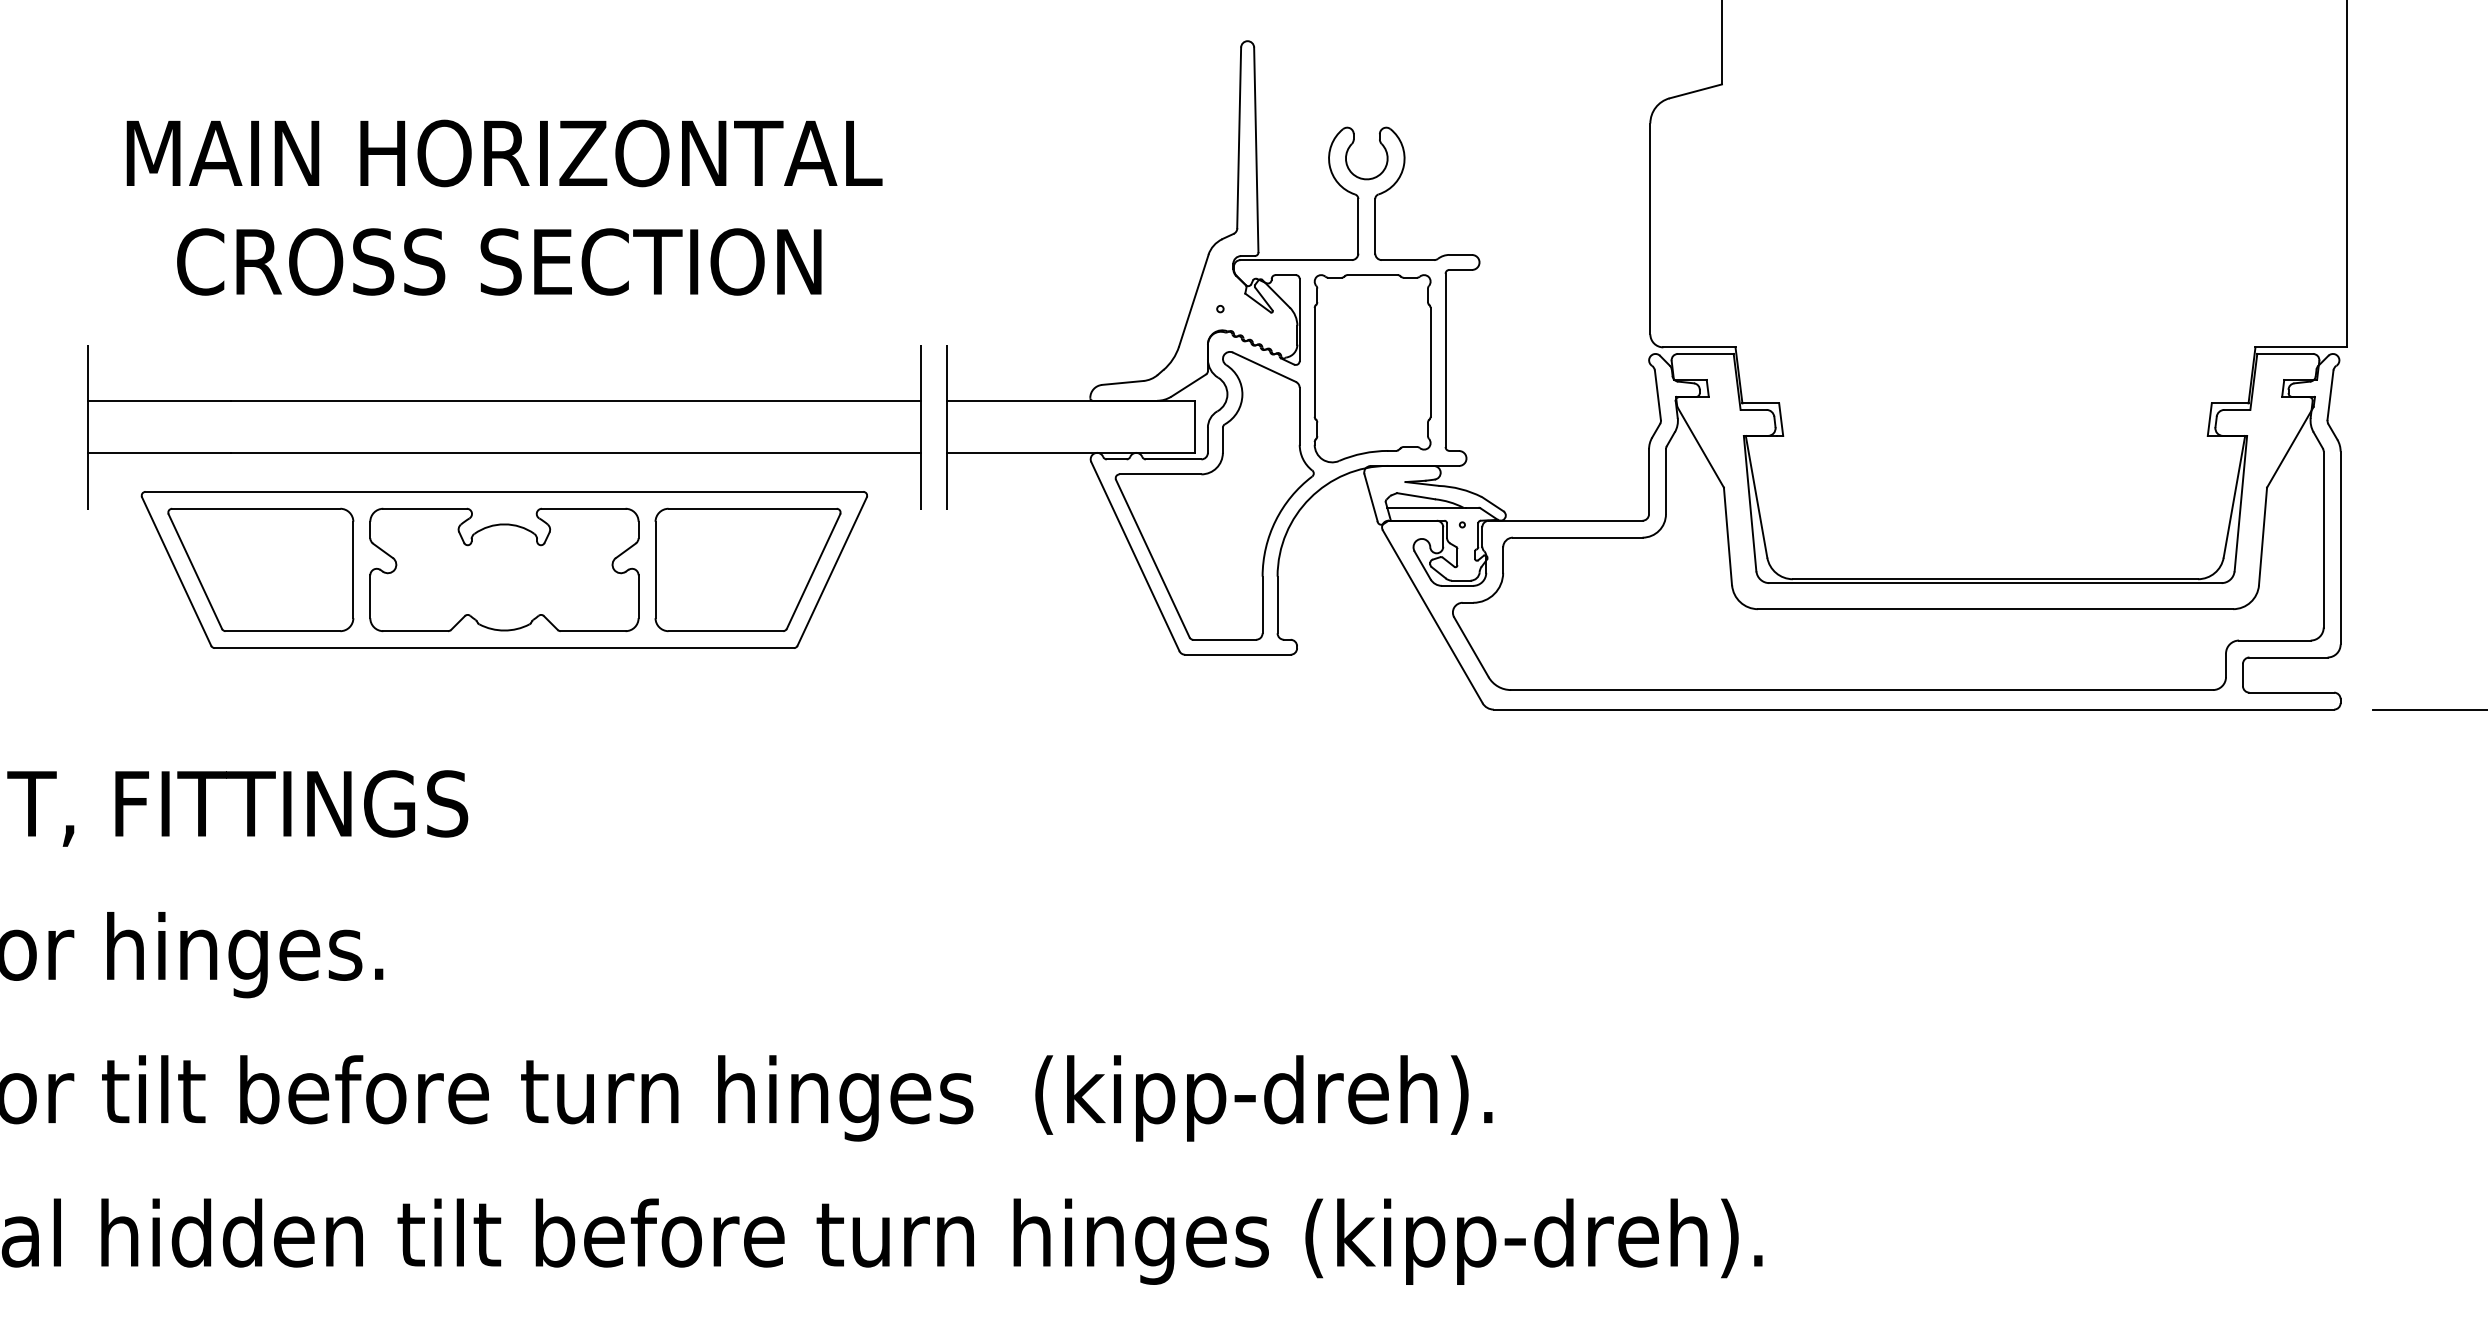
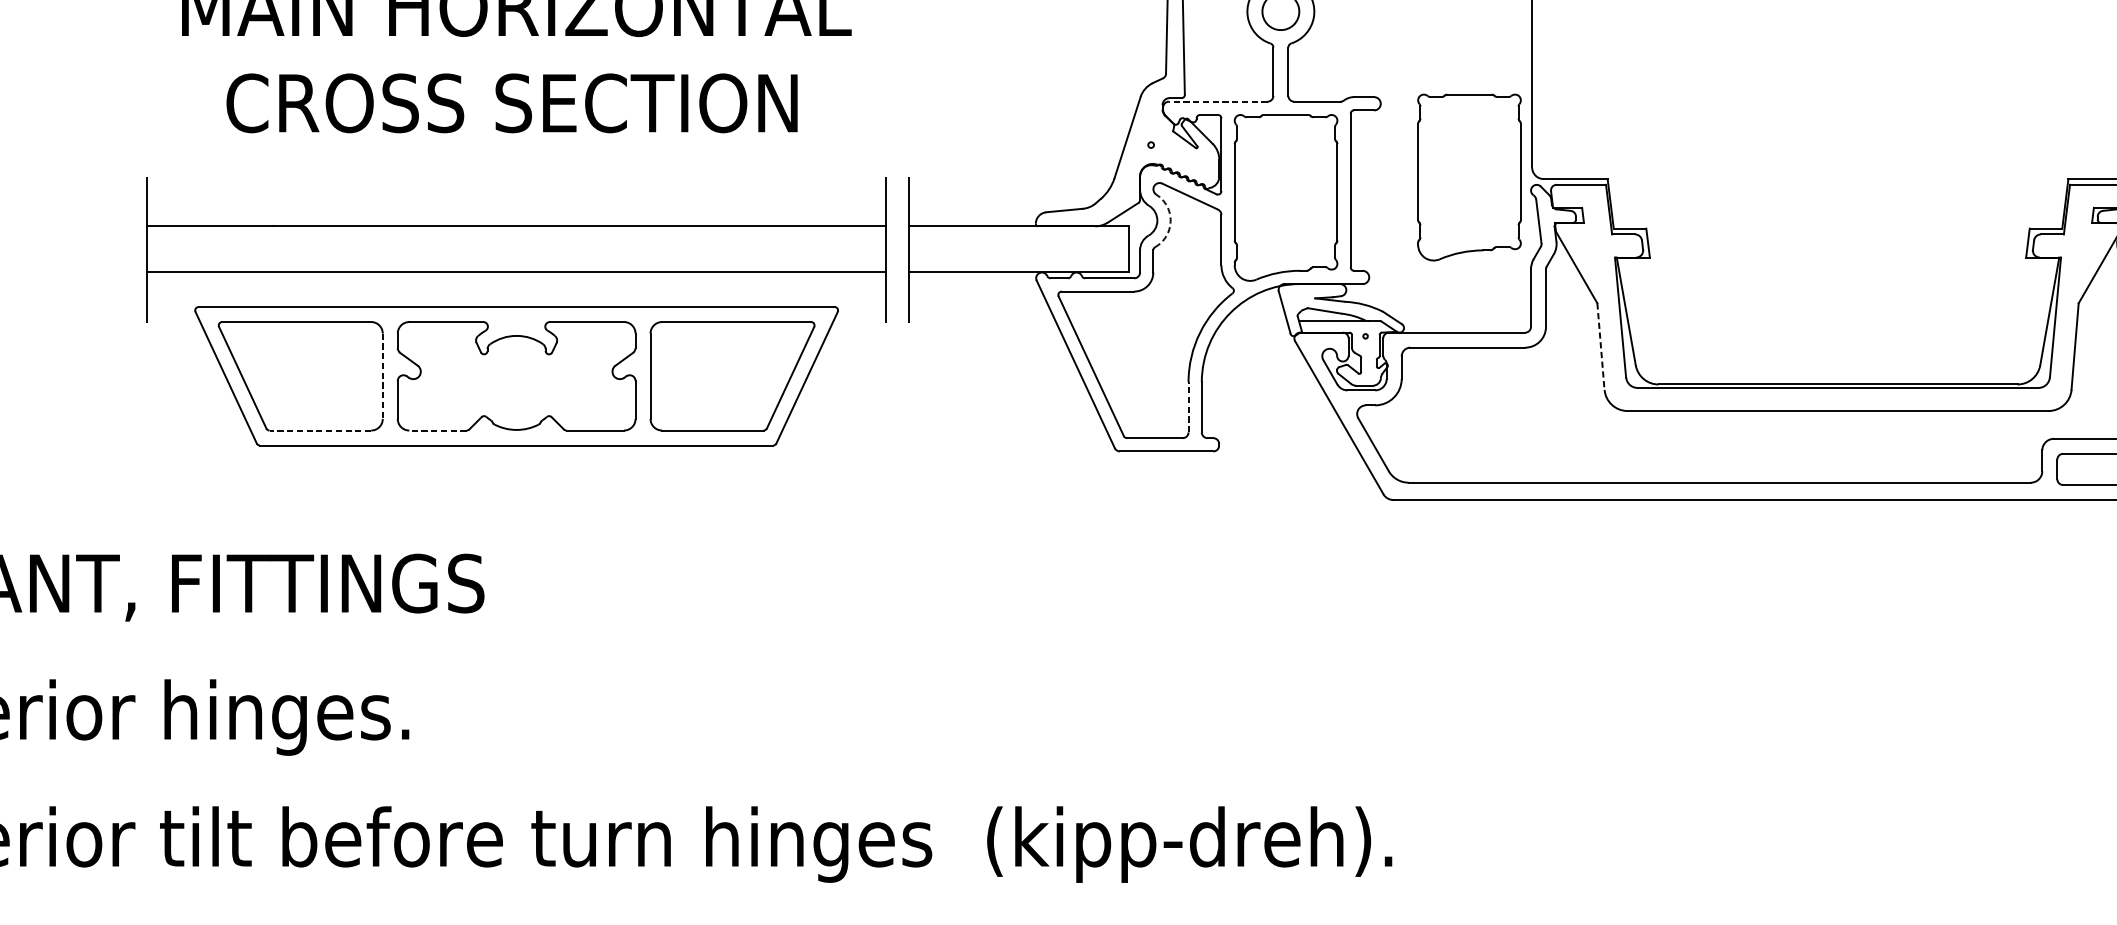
line: (1296, 260) -> (1218, 102), solid -> dashed
part: (1579, 345) -> (1469, 177), added
arc: (1242, 395) -> (1170, 221), solid -> dashed
line: (1728, 537) -> (1601, 347), solid -> dashed
line: (353, 570) -> (382, 376), solid -> dashed
line: (1262, 604) -> (1188, 406), solid -> dashed
line: (282, 631) -> (319, 430), solid -> dashed
line: (415, 631) -> (437, 430), solid -> dashed

